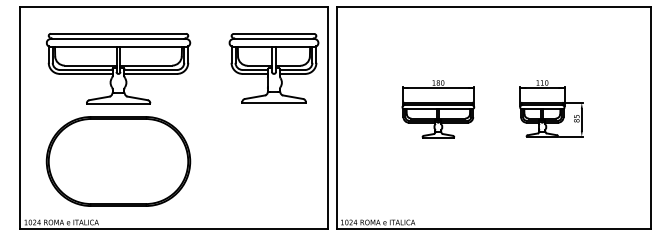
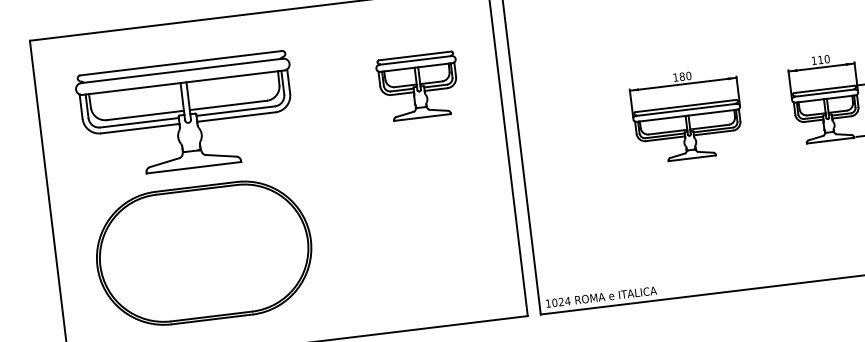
part: (273, 68) -> (418, 86), size x0.6
part: (438, 109) -> (687, 116), moved

